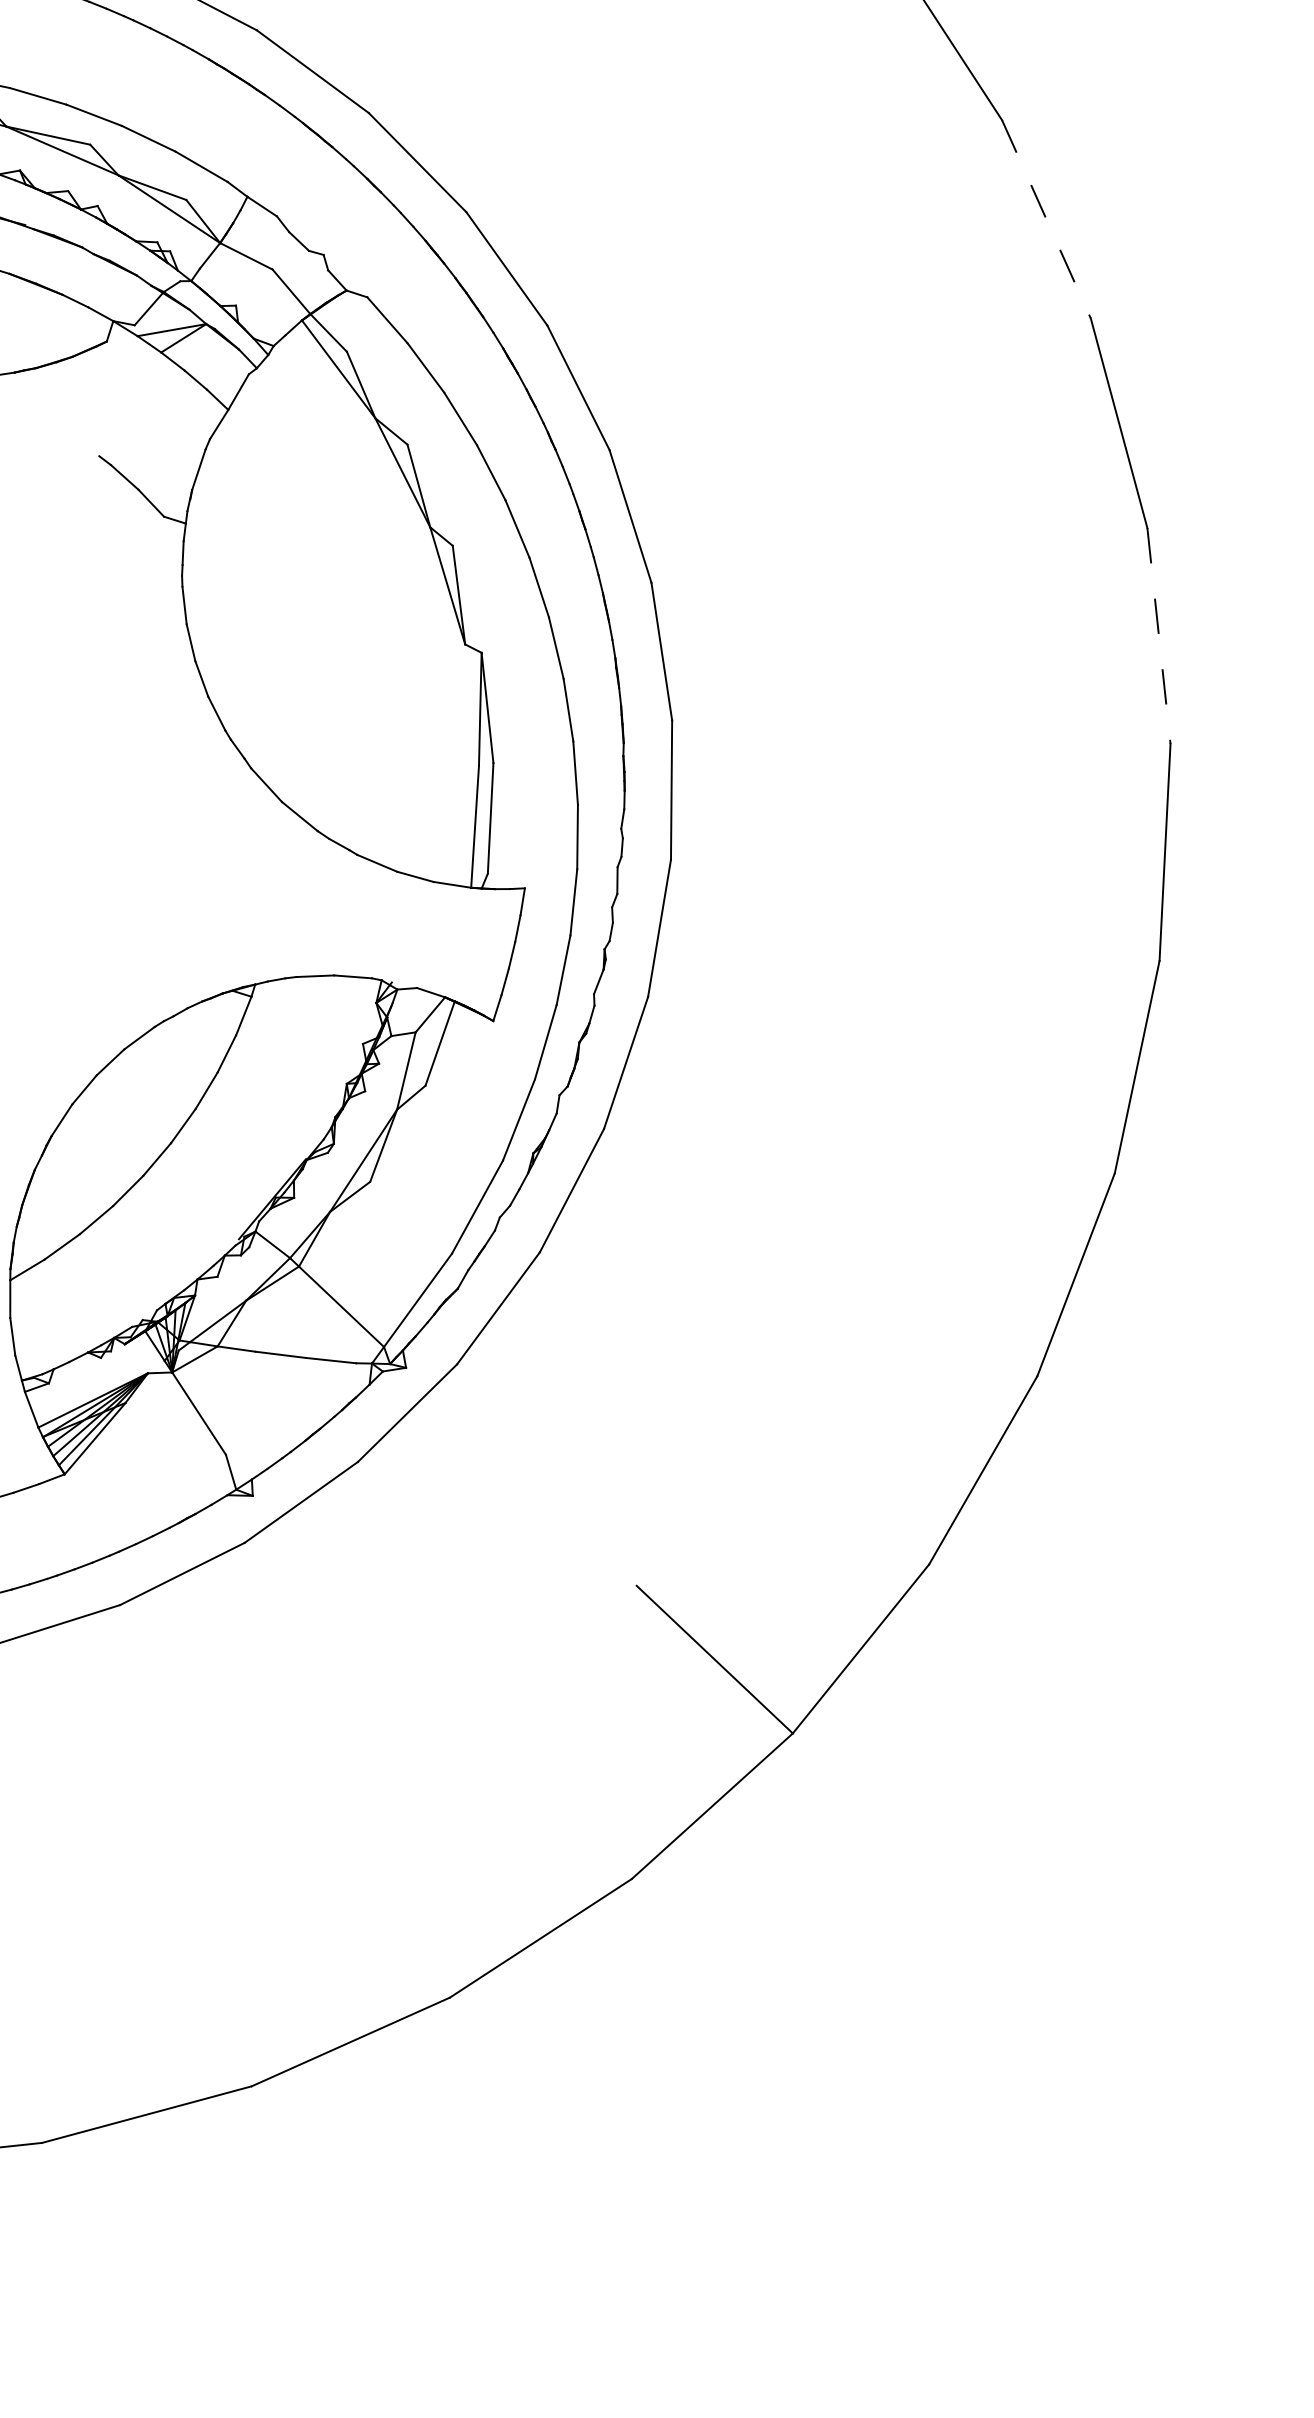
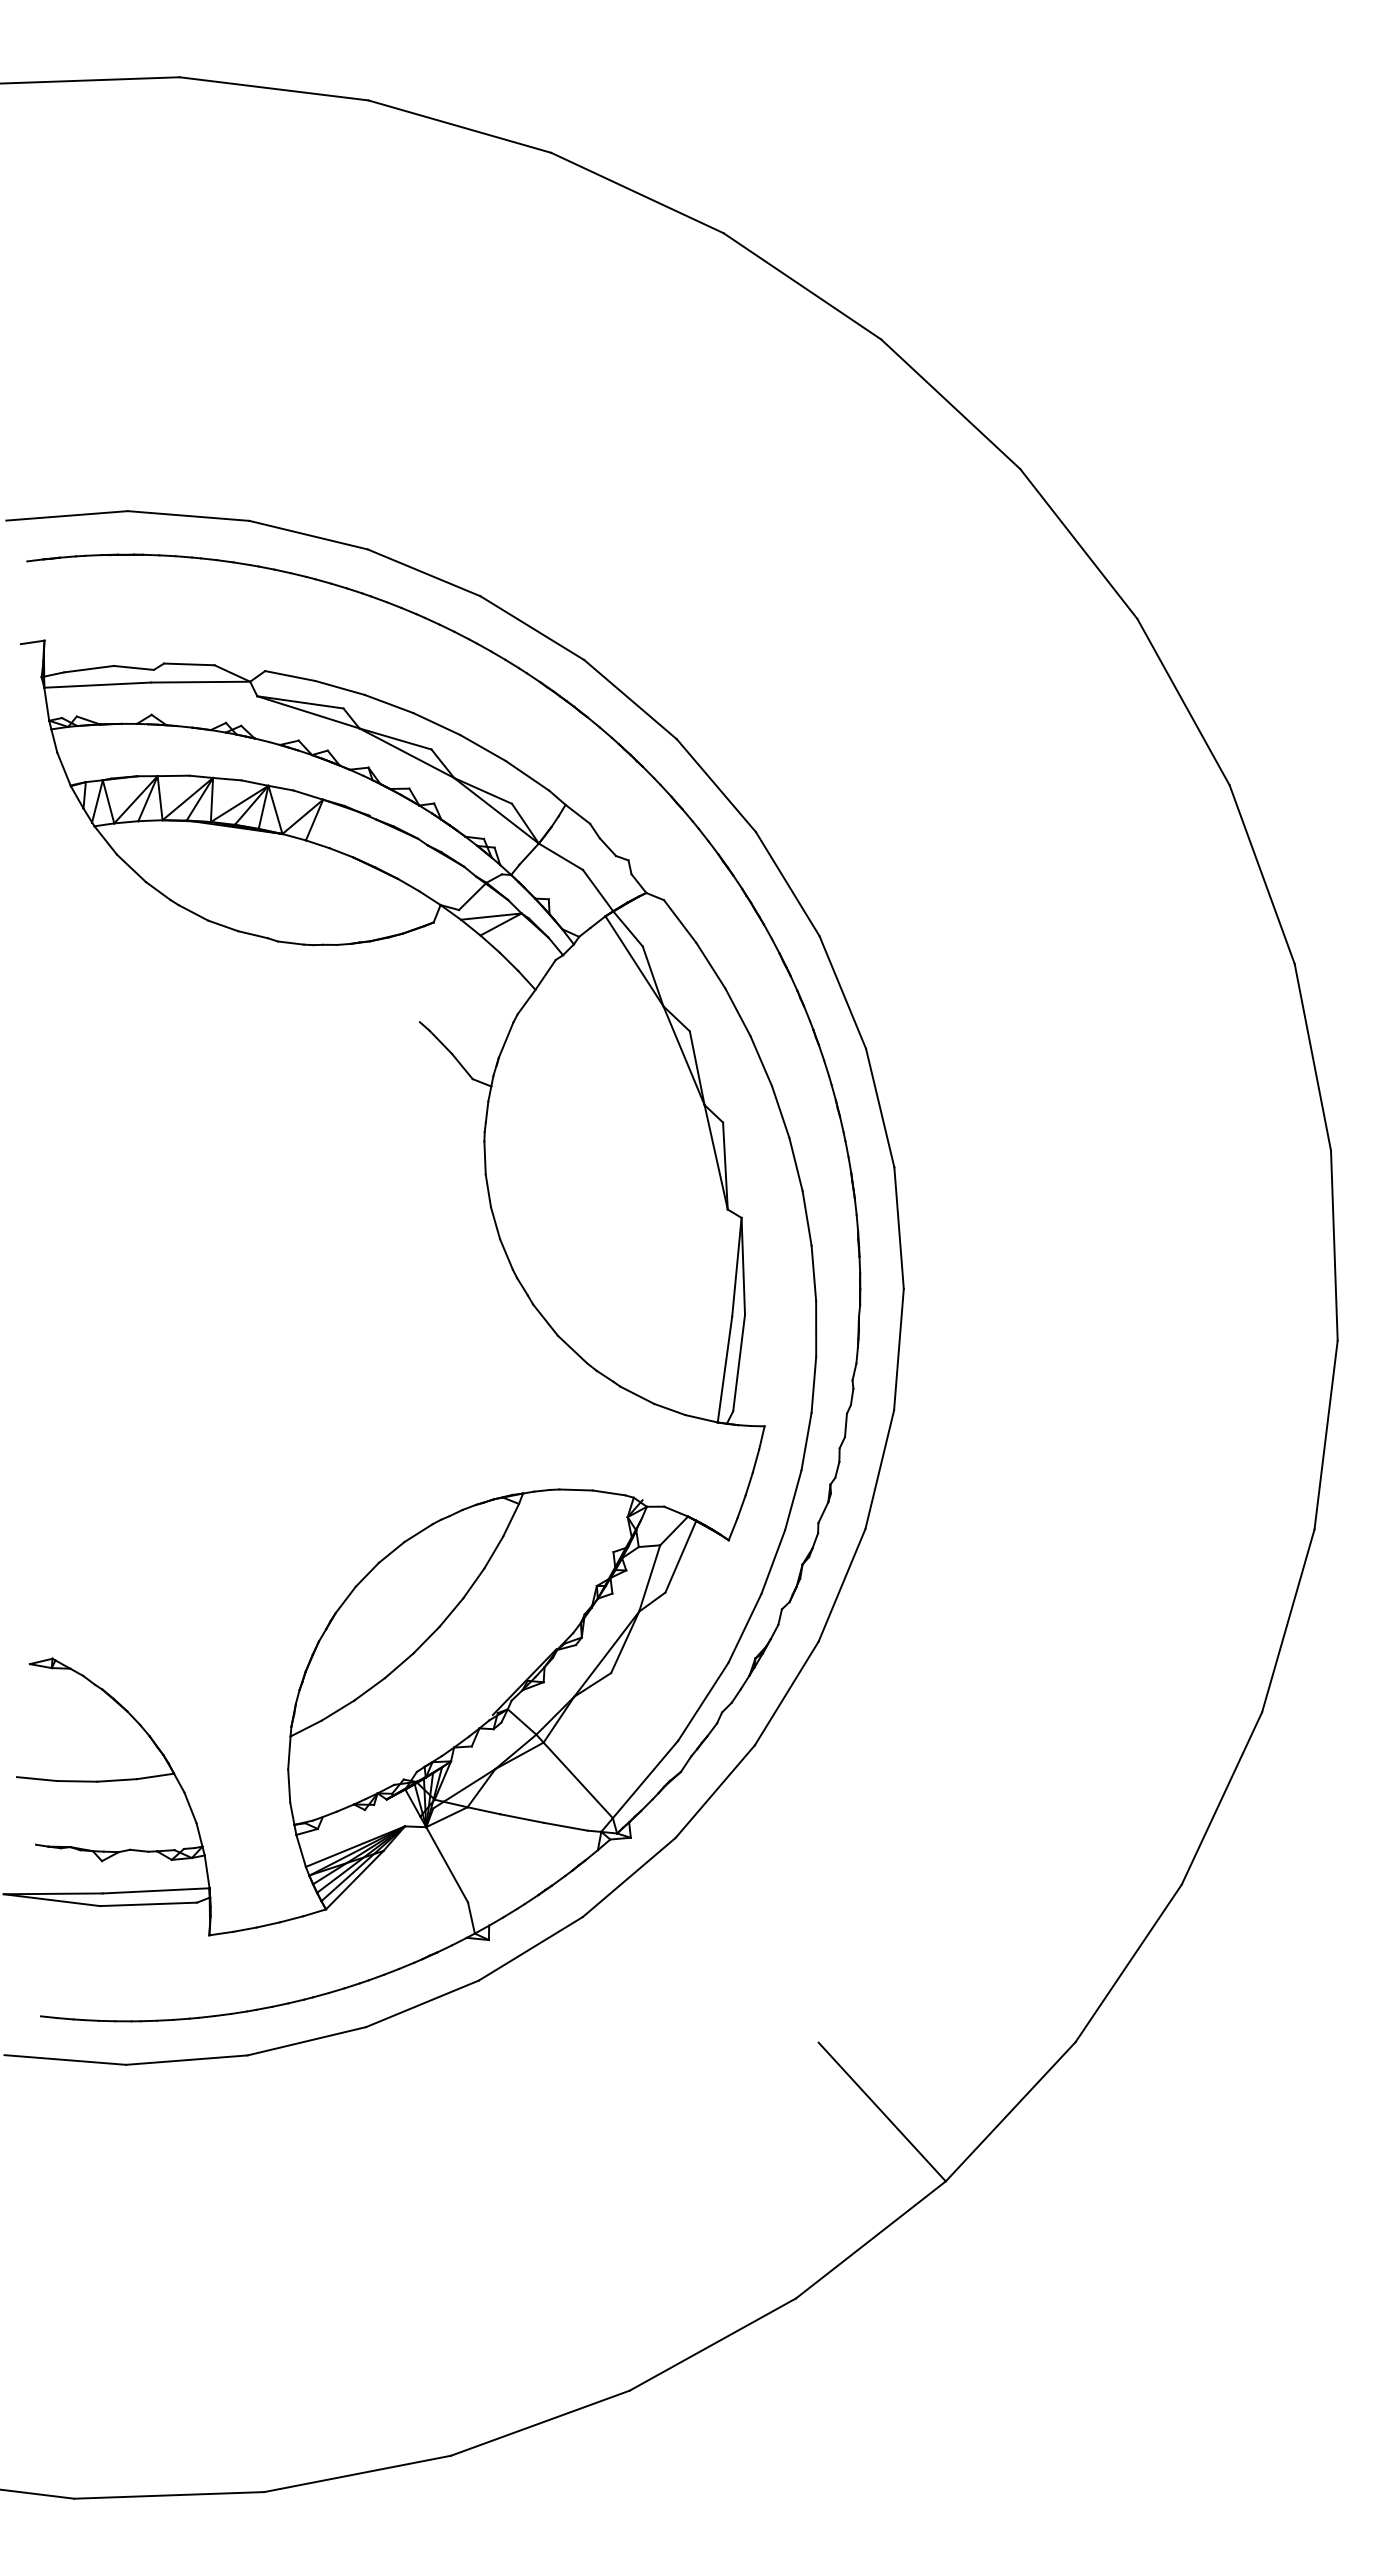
line: (1046, 220) -> (1262, 875), dashed -> solid
line: (1159, 637) -> (1334, 1246), dashed -> solid

